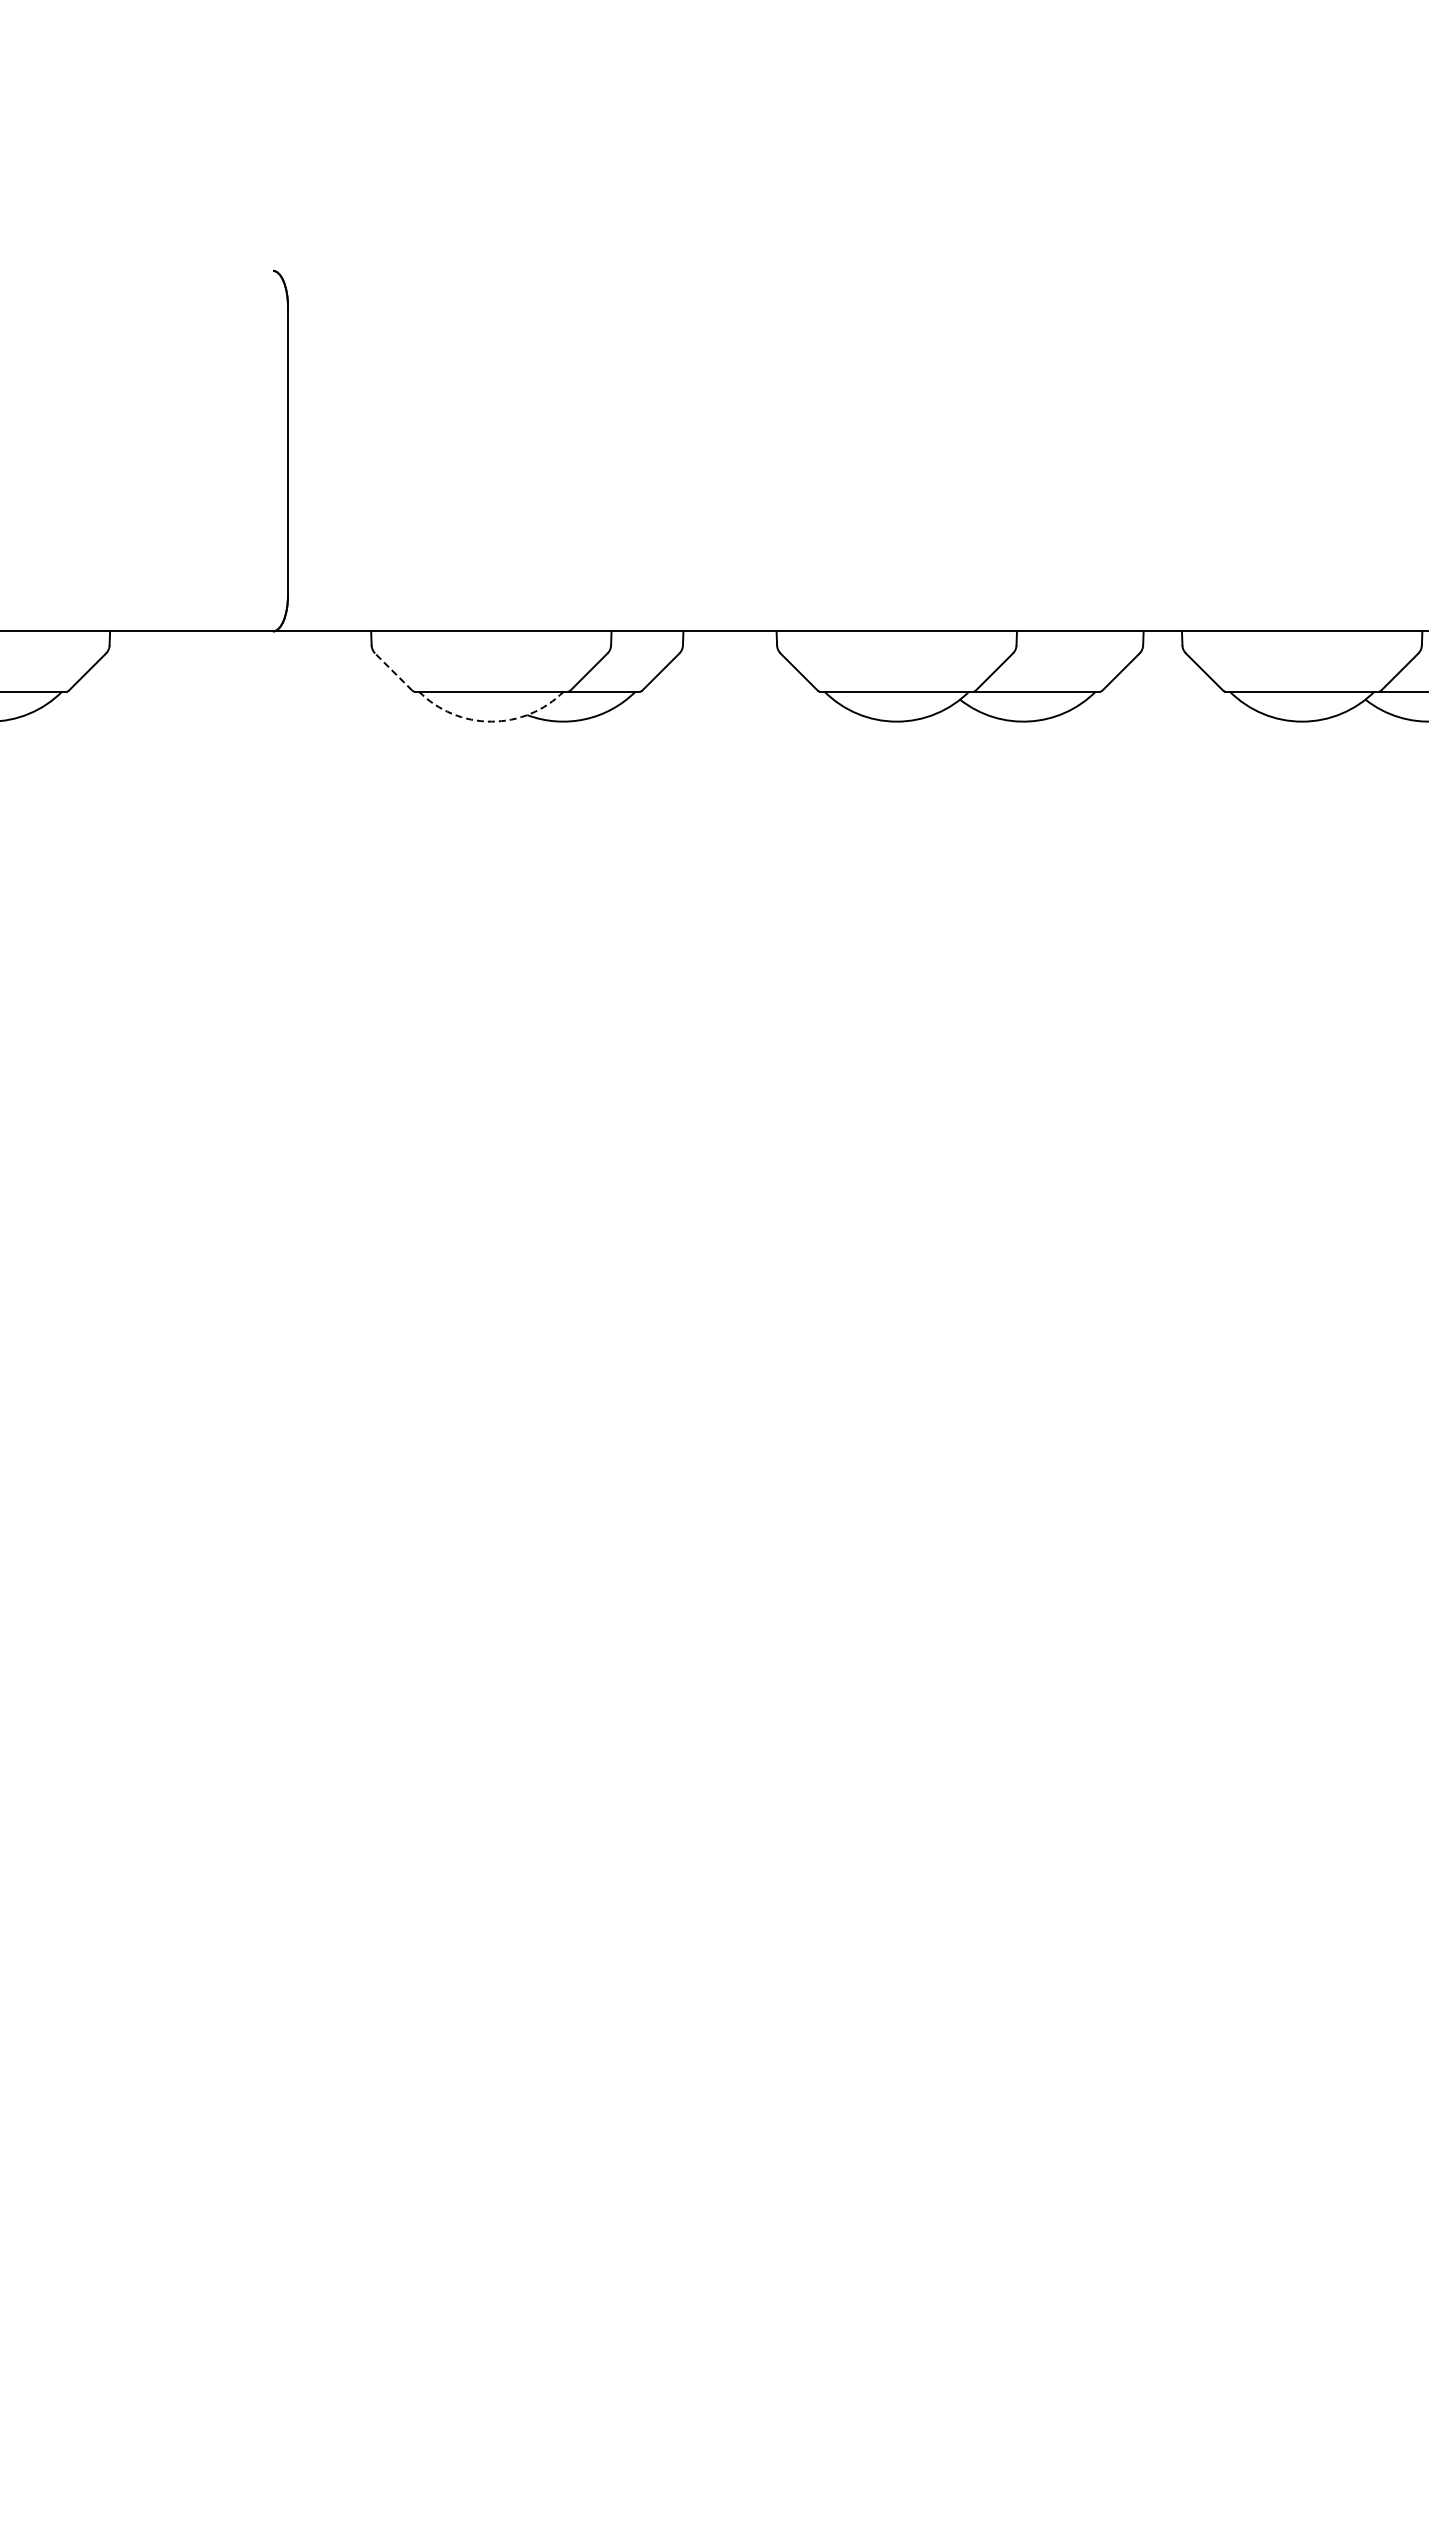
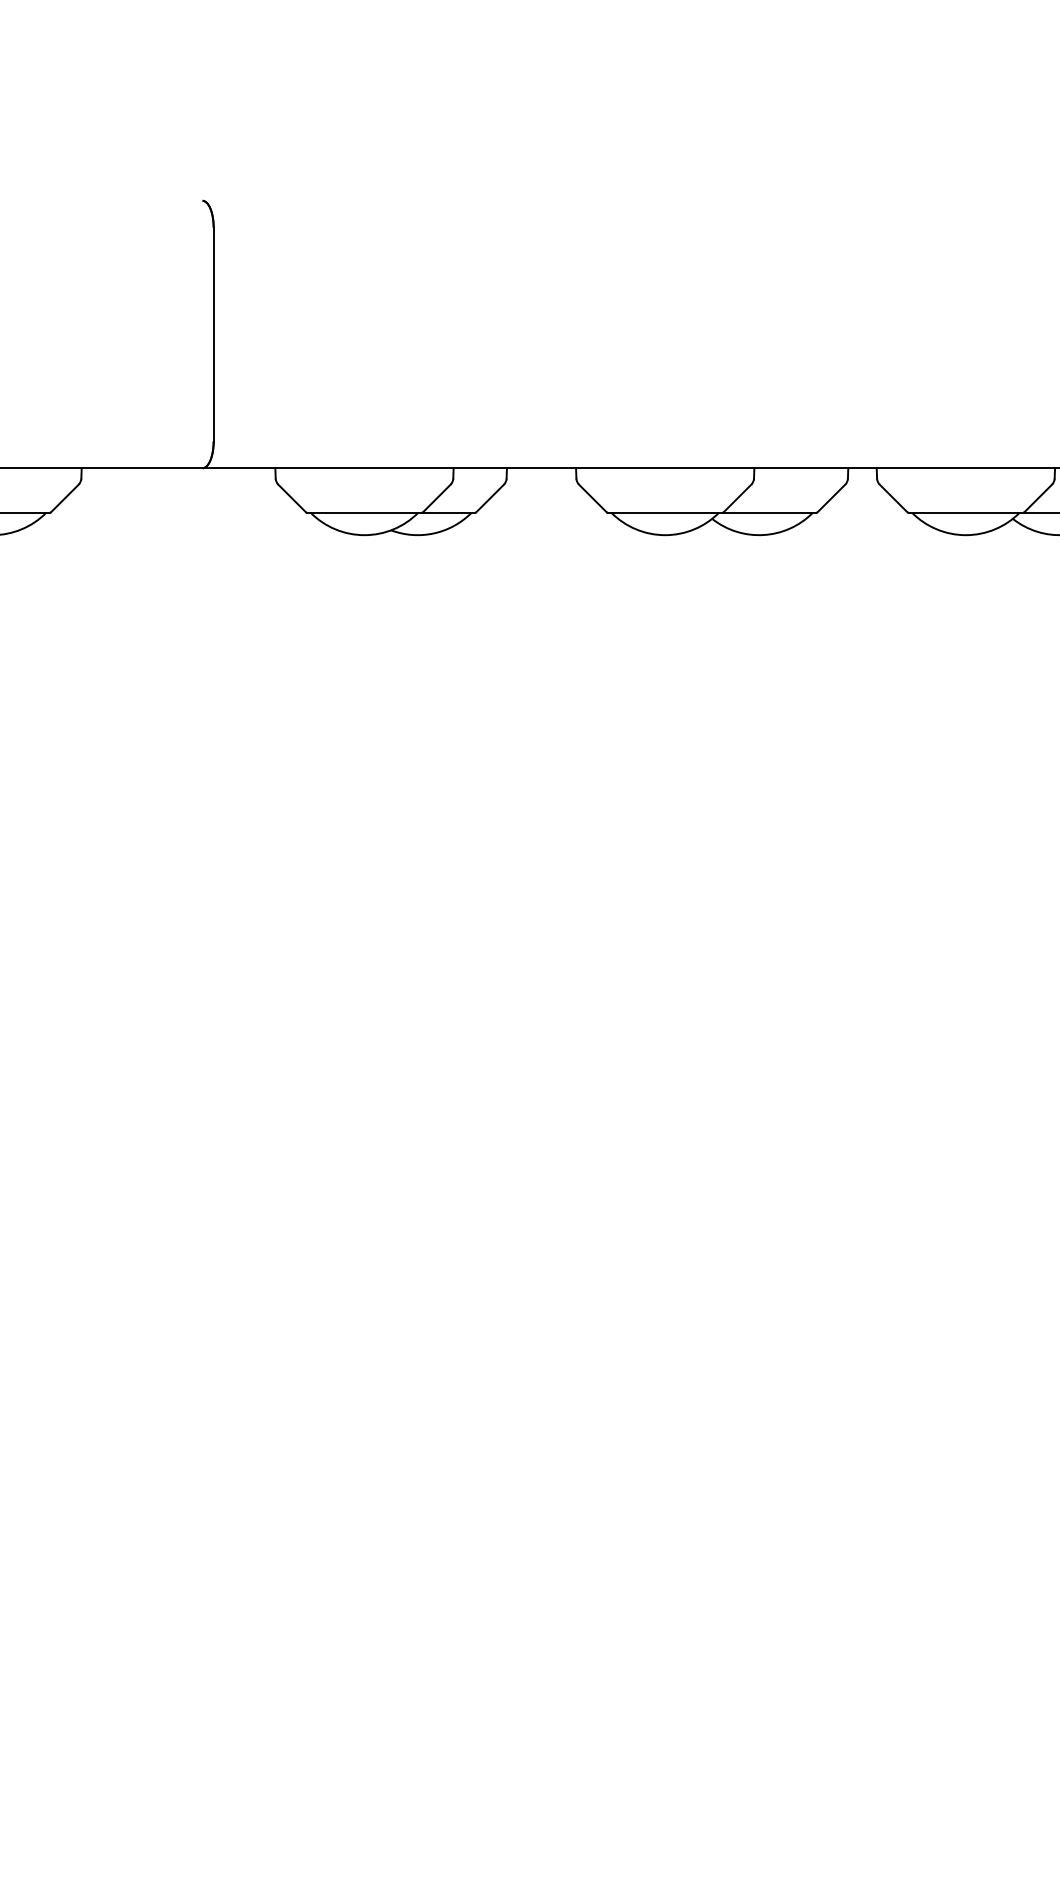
line: (393, 671) -> (291, 497), dashed -> solid
arc: (491, 721) -> (364, 535), dashed -> solid

